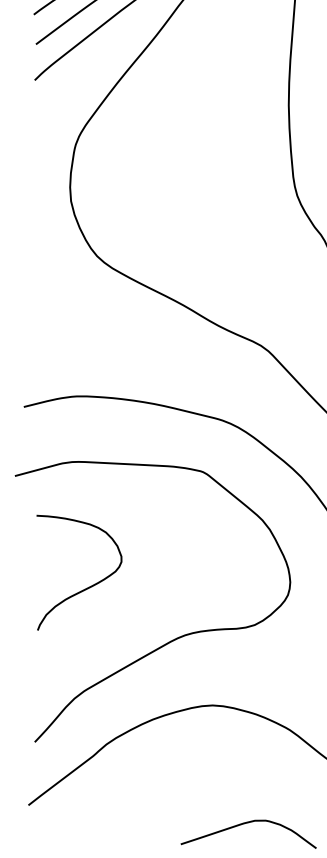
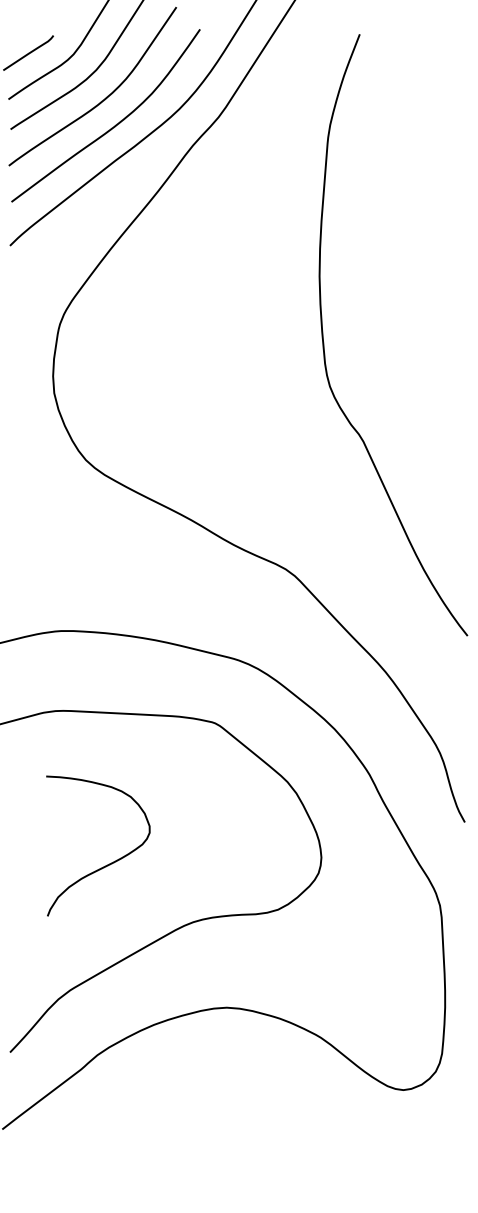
curve: (86, 587) -> (107, 864), moved
curve: (244, 824) -> (265, 1152), removed

